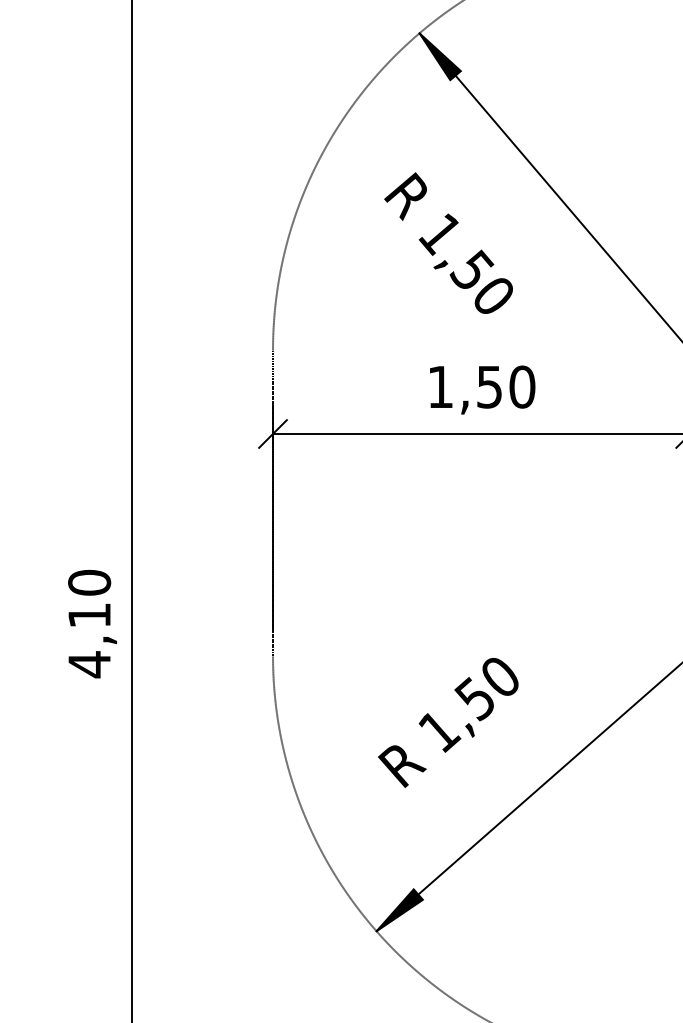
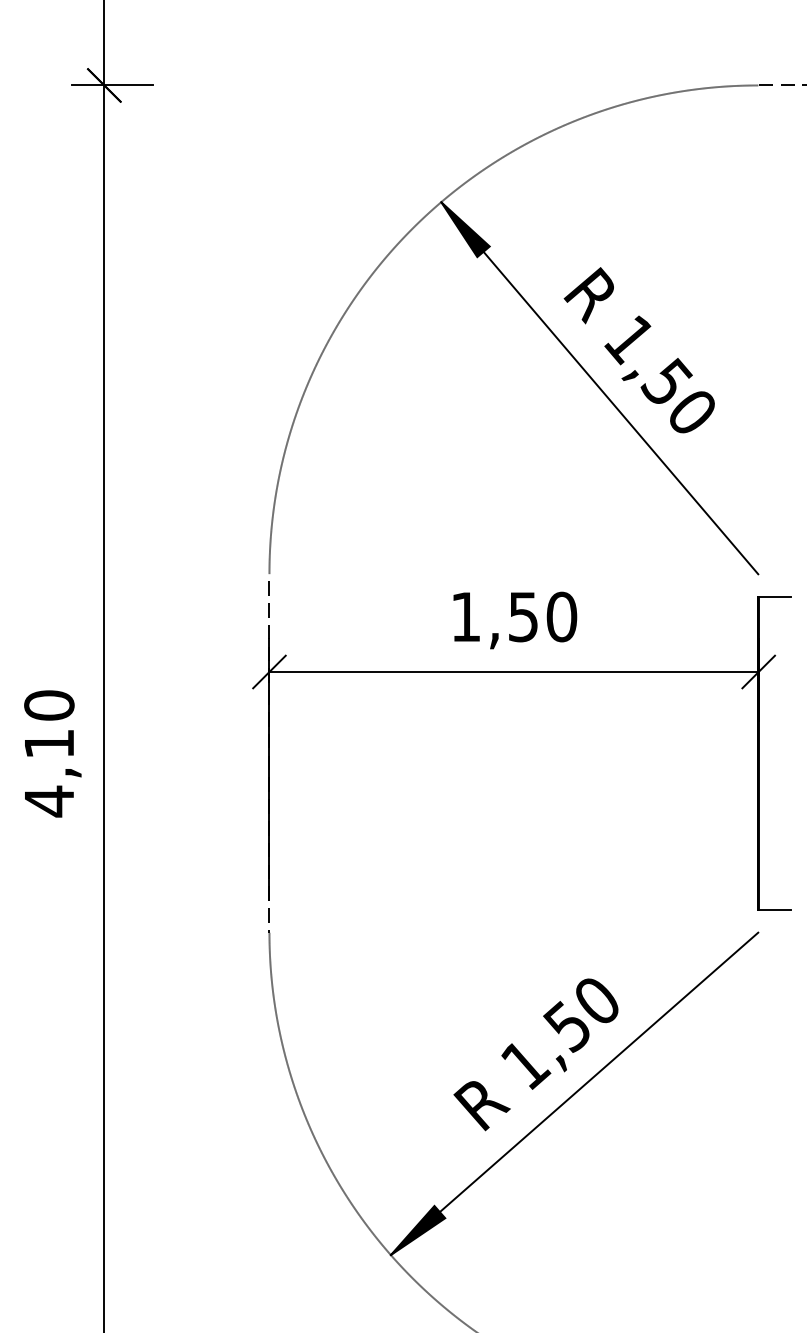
text: (447, 243) -> (638, 350), moved
text: (92, 623) -> (52, 753), moved
text: (447, 722) -> (535, 1054), moved

